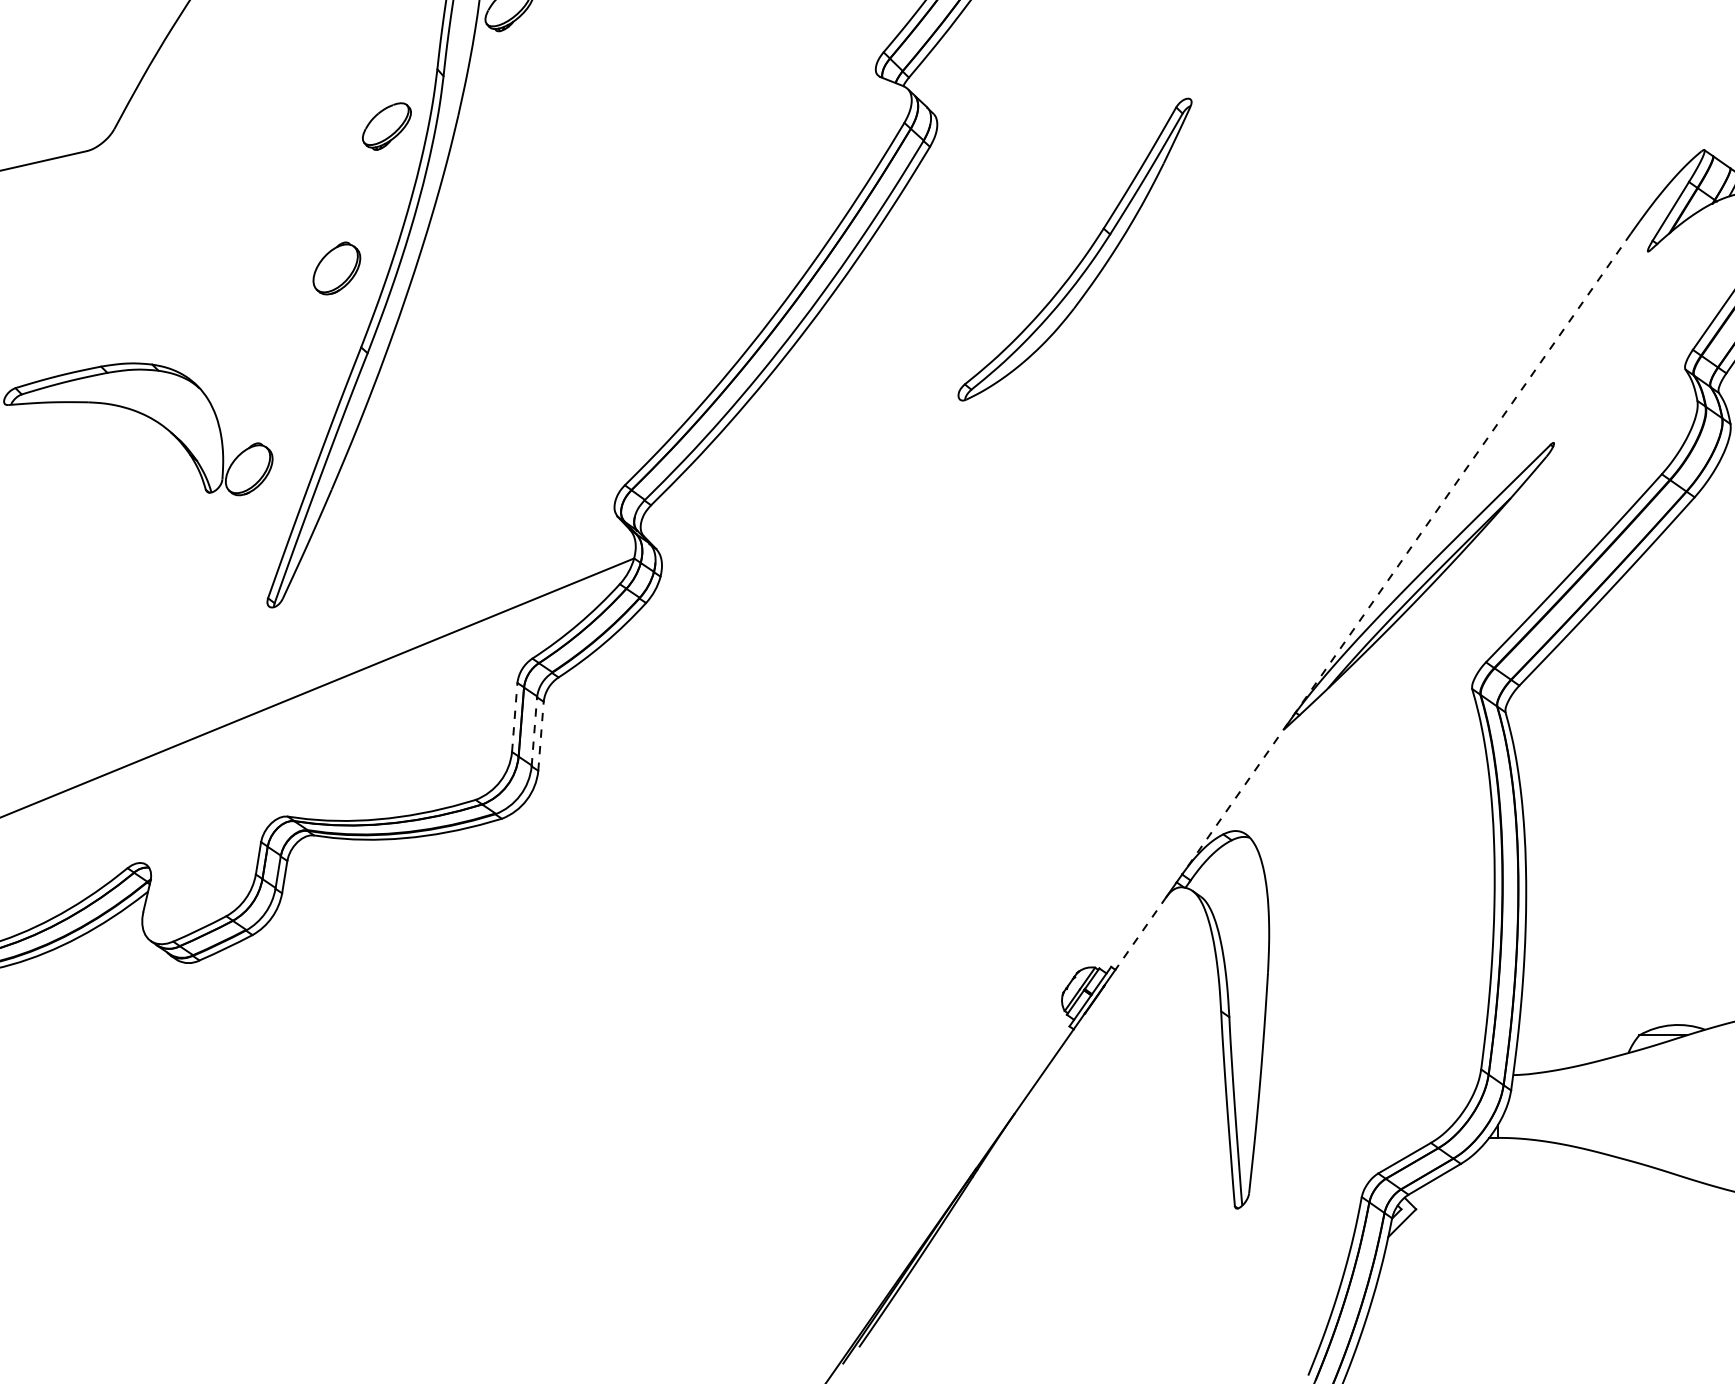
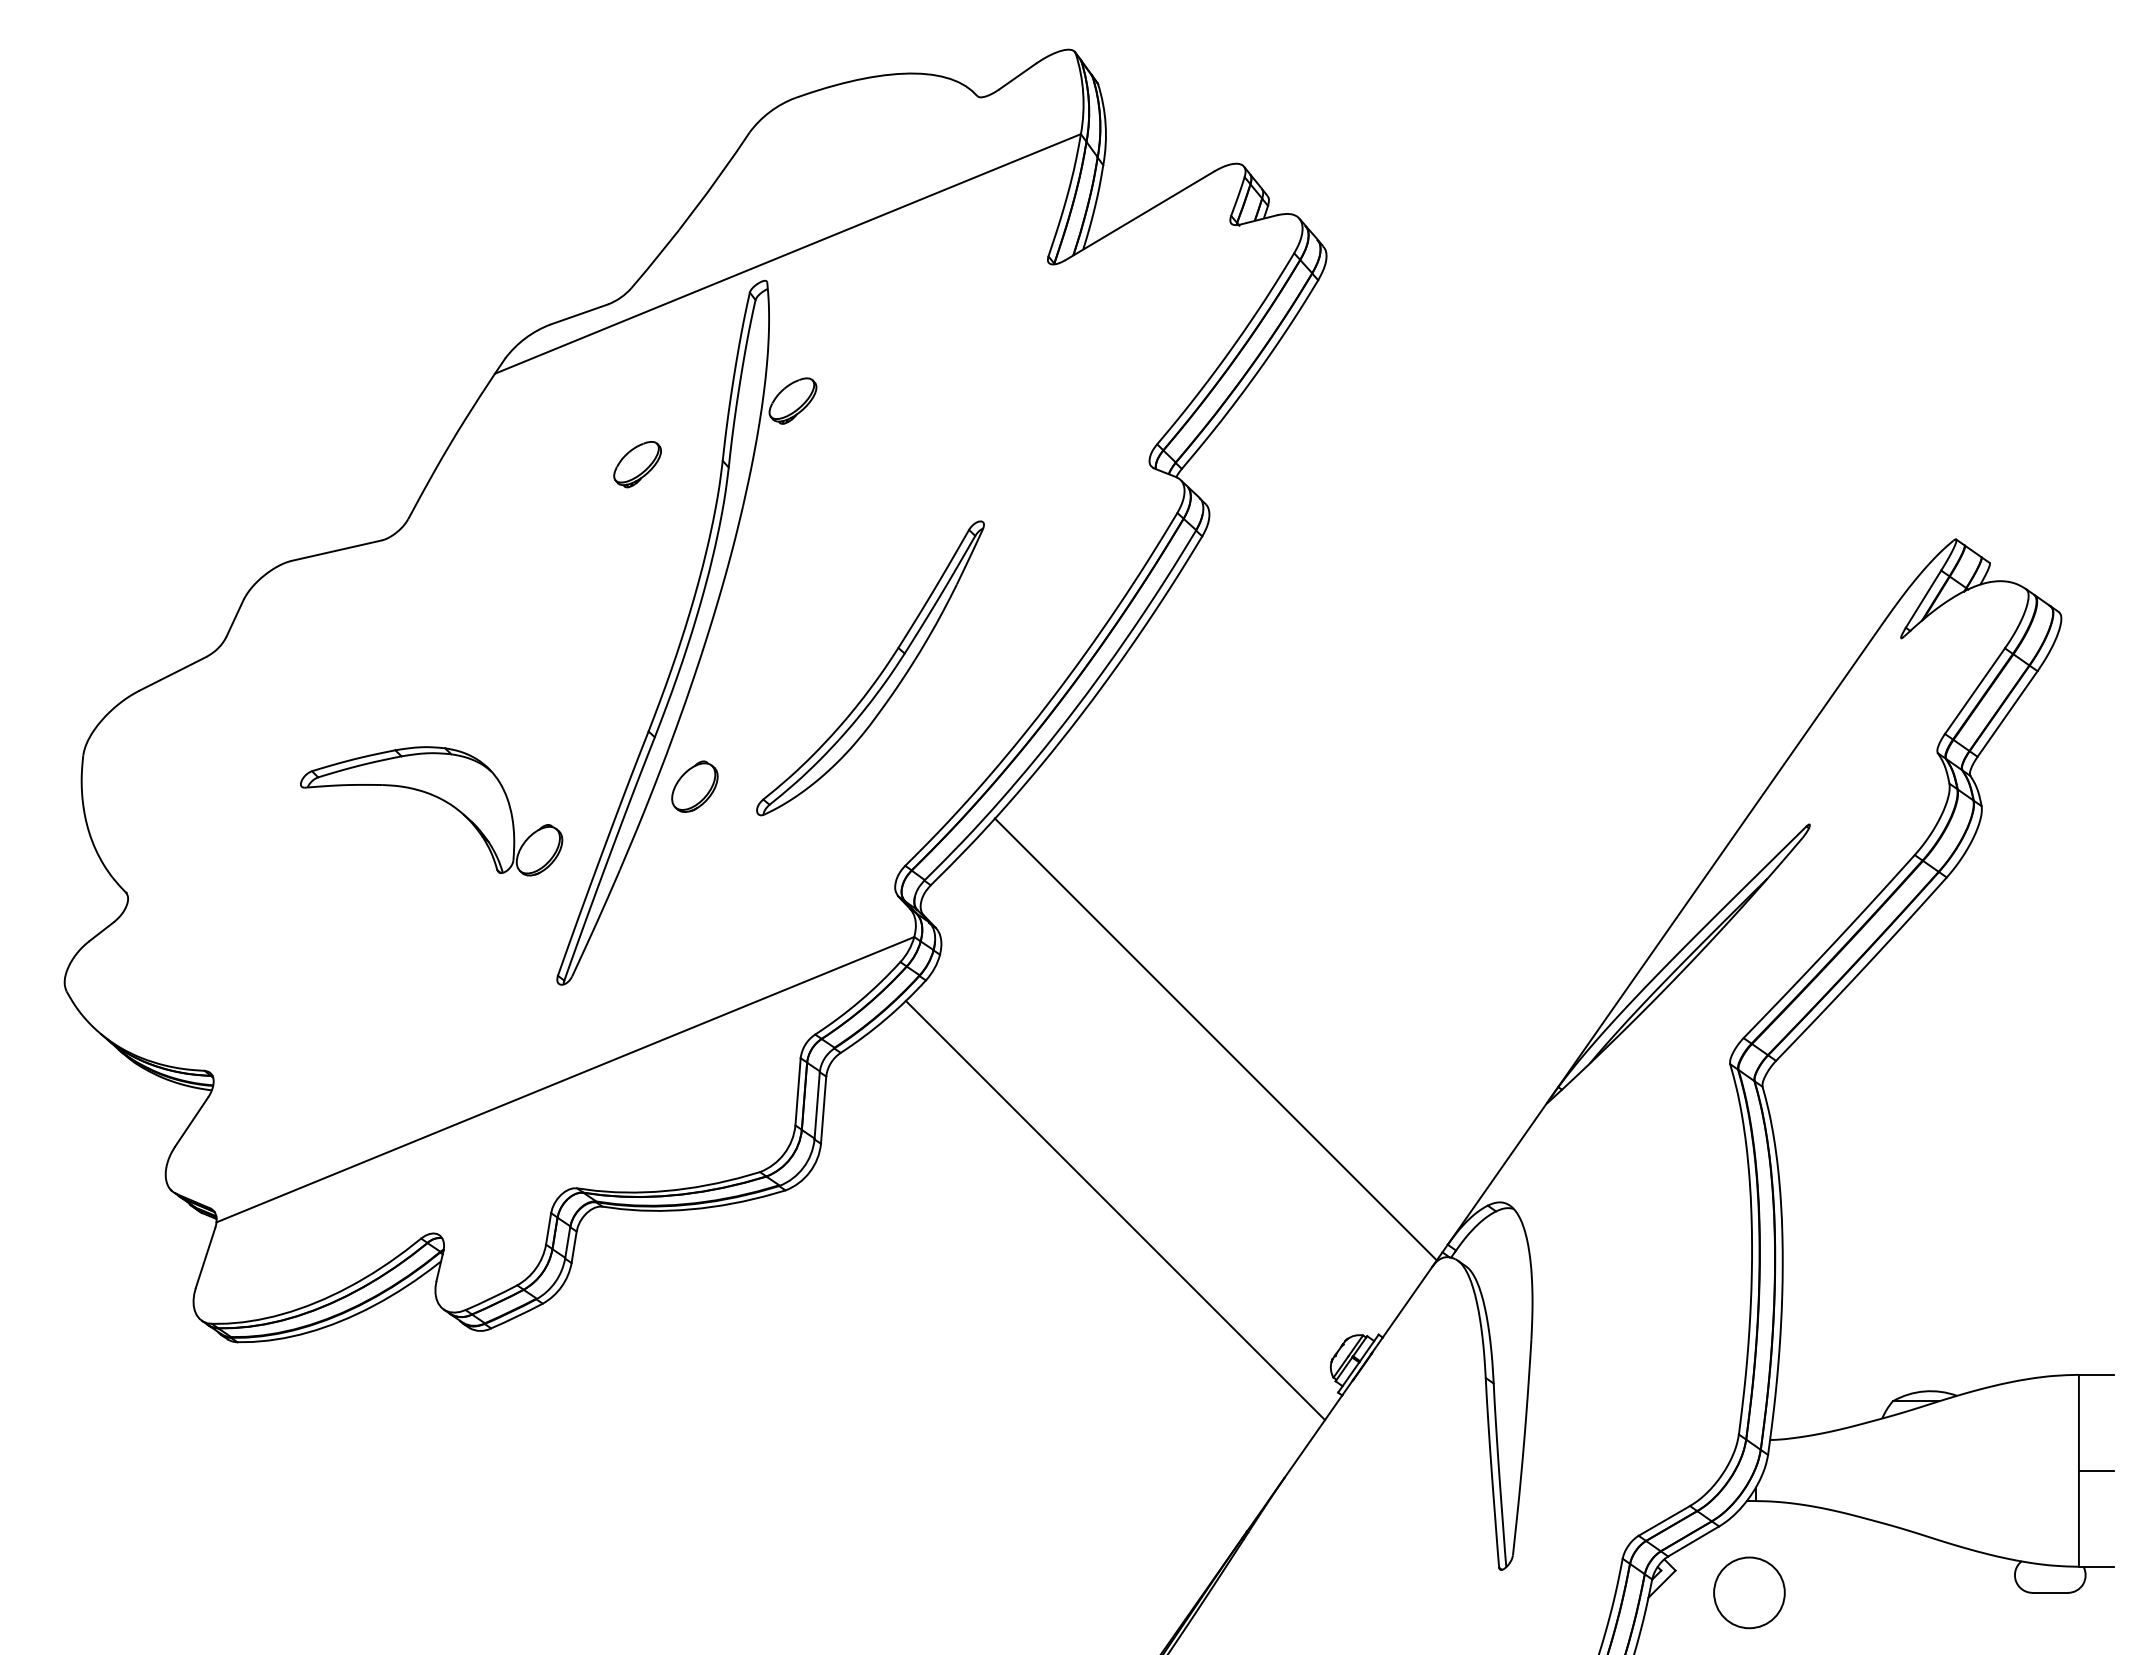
part: (386, 126) -> (637, 464), moved
part: (1083, 256) -> (878, 675), moved
part: (336, 268) -> (694, 786), moved
line: (1406, 553) -> (1666, 932), dashed -> solid
line: (943, 663) -> (1215, 1039), added
line: (515, 717) -> (798, 1091), dashed -> solid
line: (534, 731) -> (817, 1105), dashed -> solid
line: (540, 736) -> (823, 1110), dashed -> solid
line: (840, 839) -> (1115, 1210), added
line: (1140, 933) -> (1407, 1302), dashed -> solid
circle: (1492, 1231) -> (1749, 1592), added

